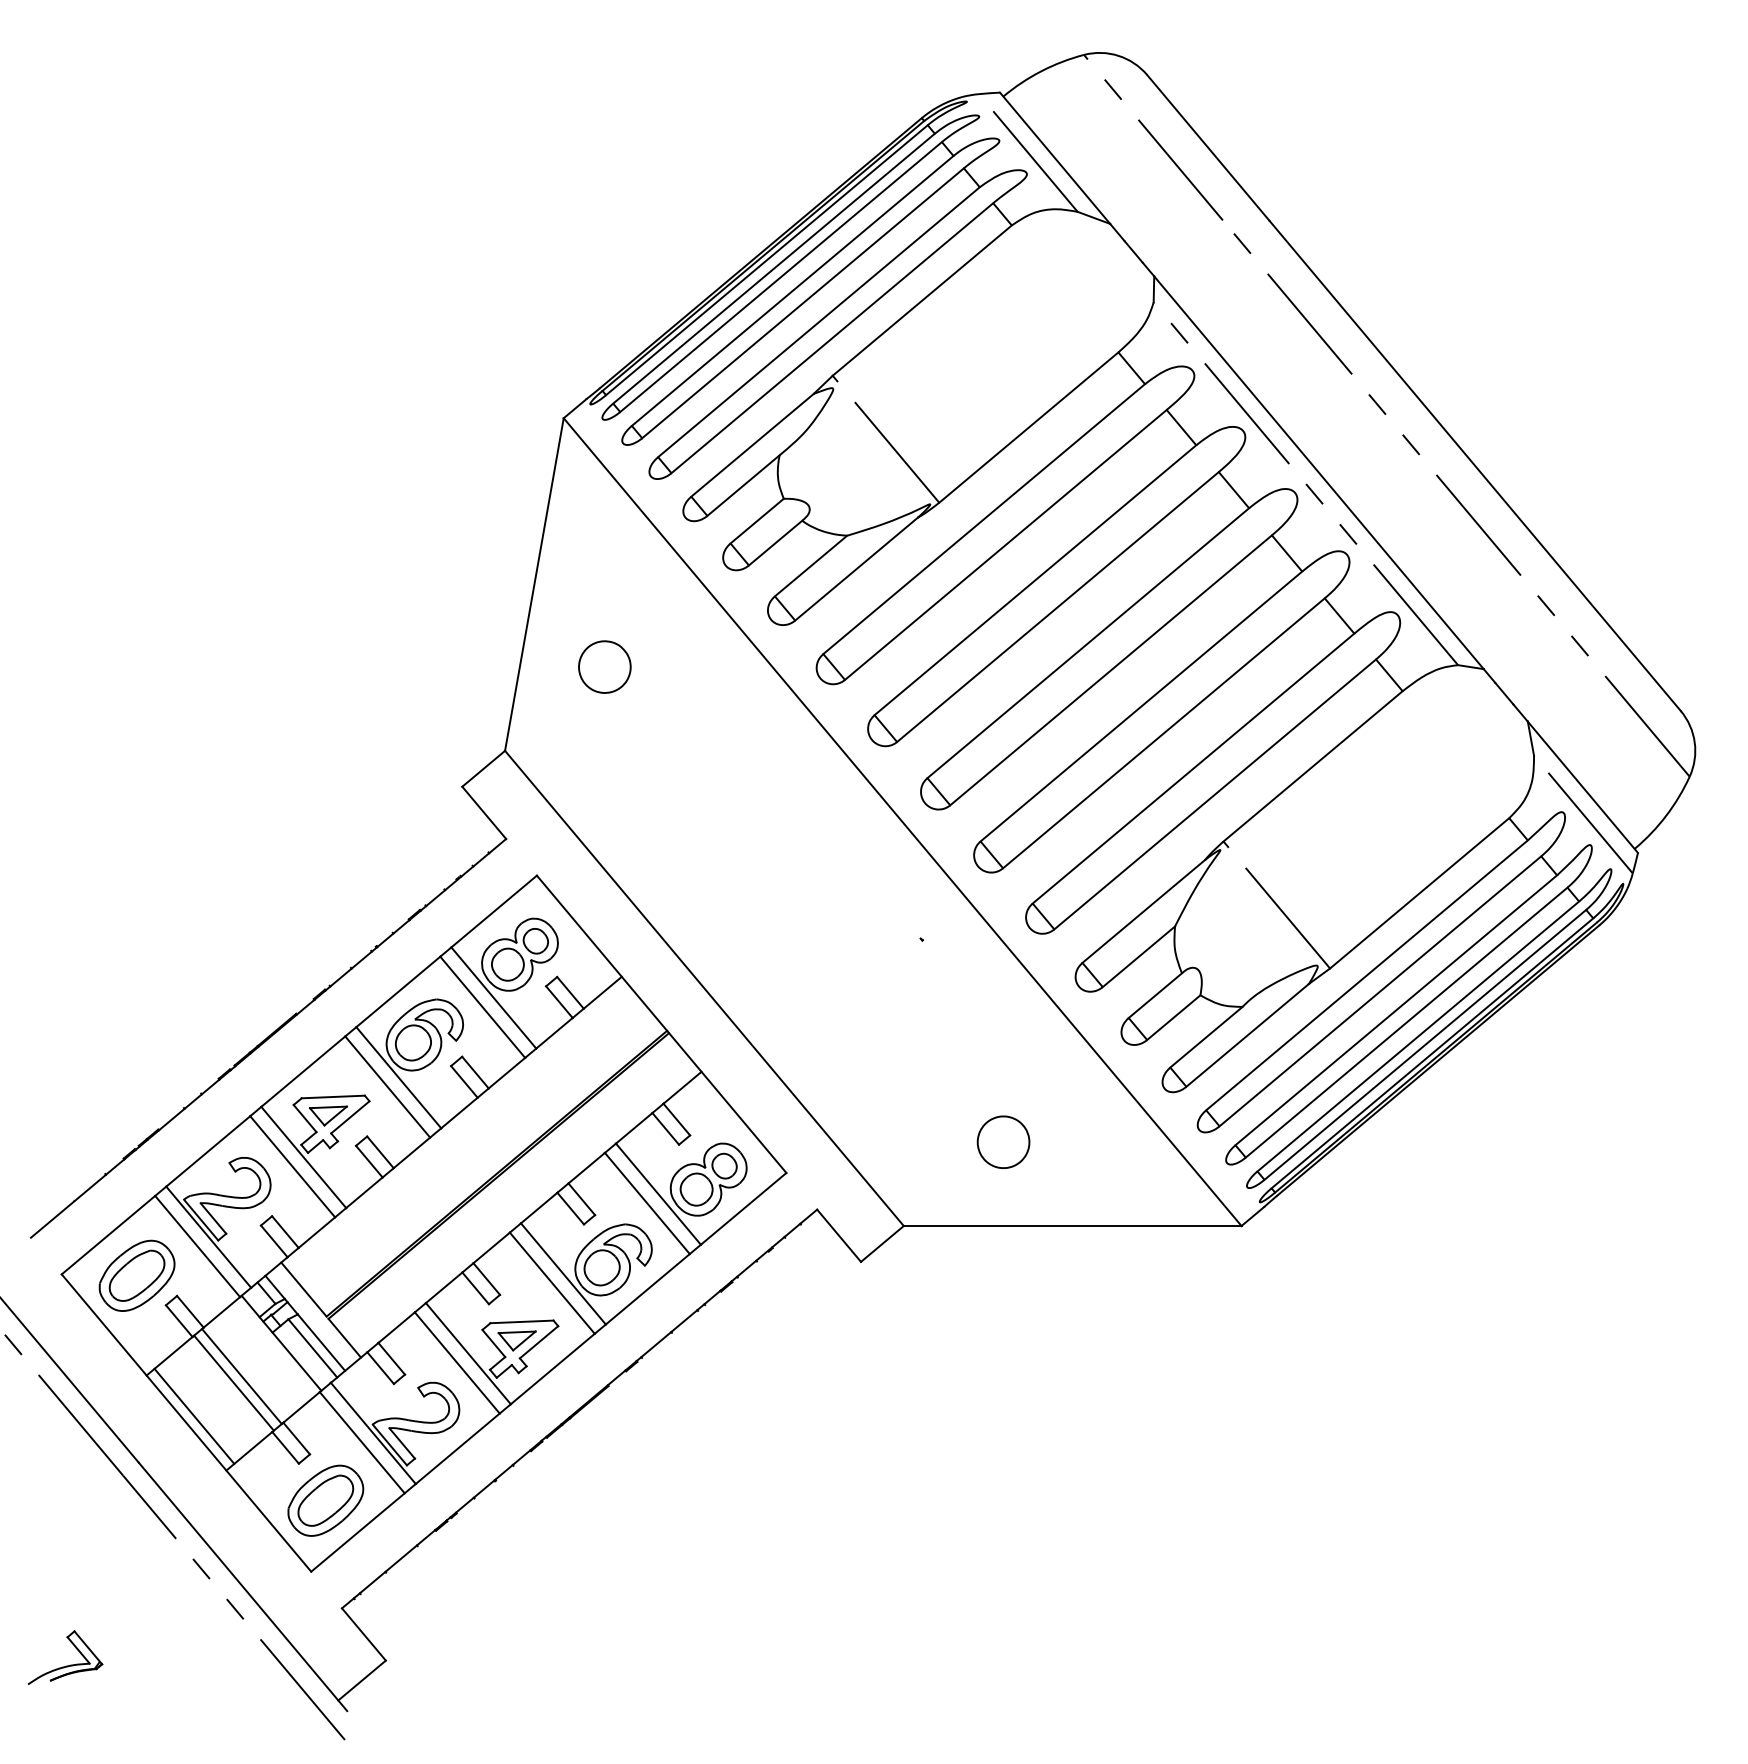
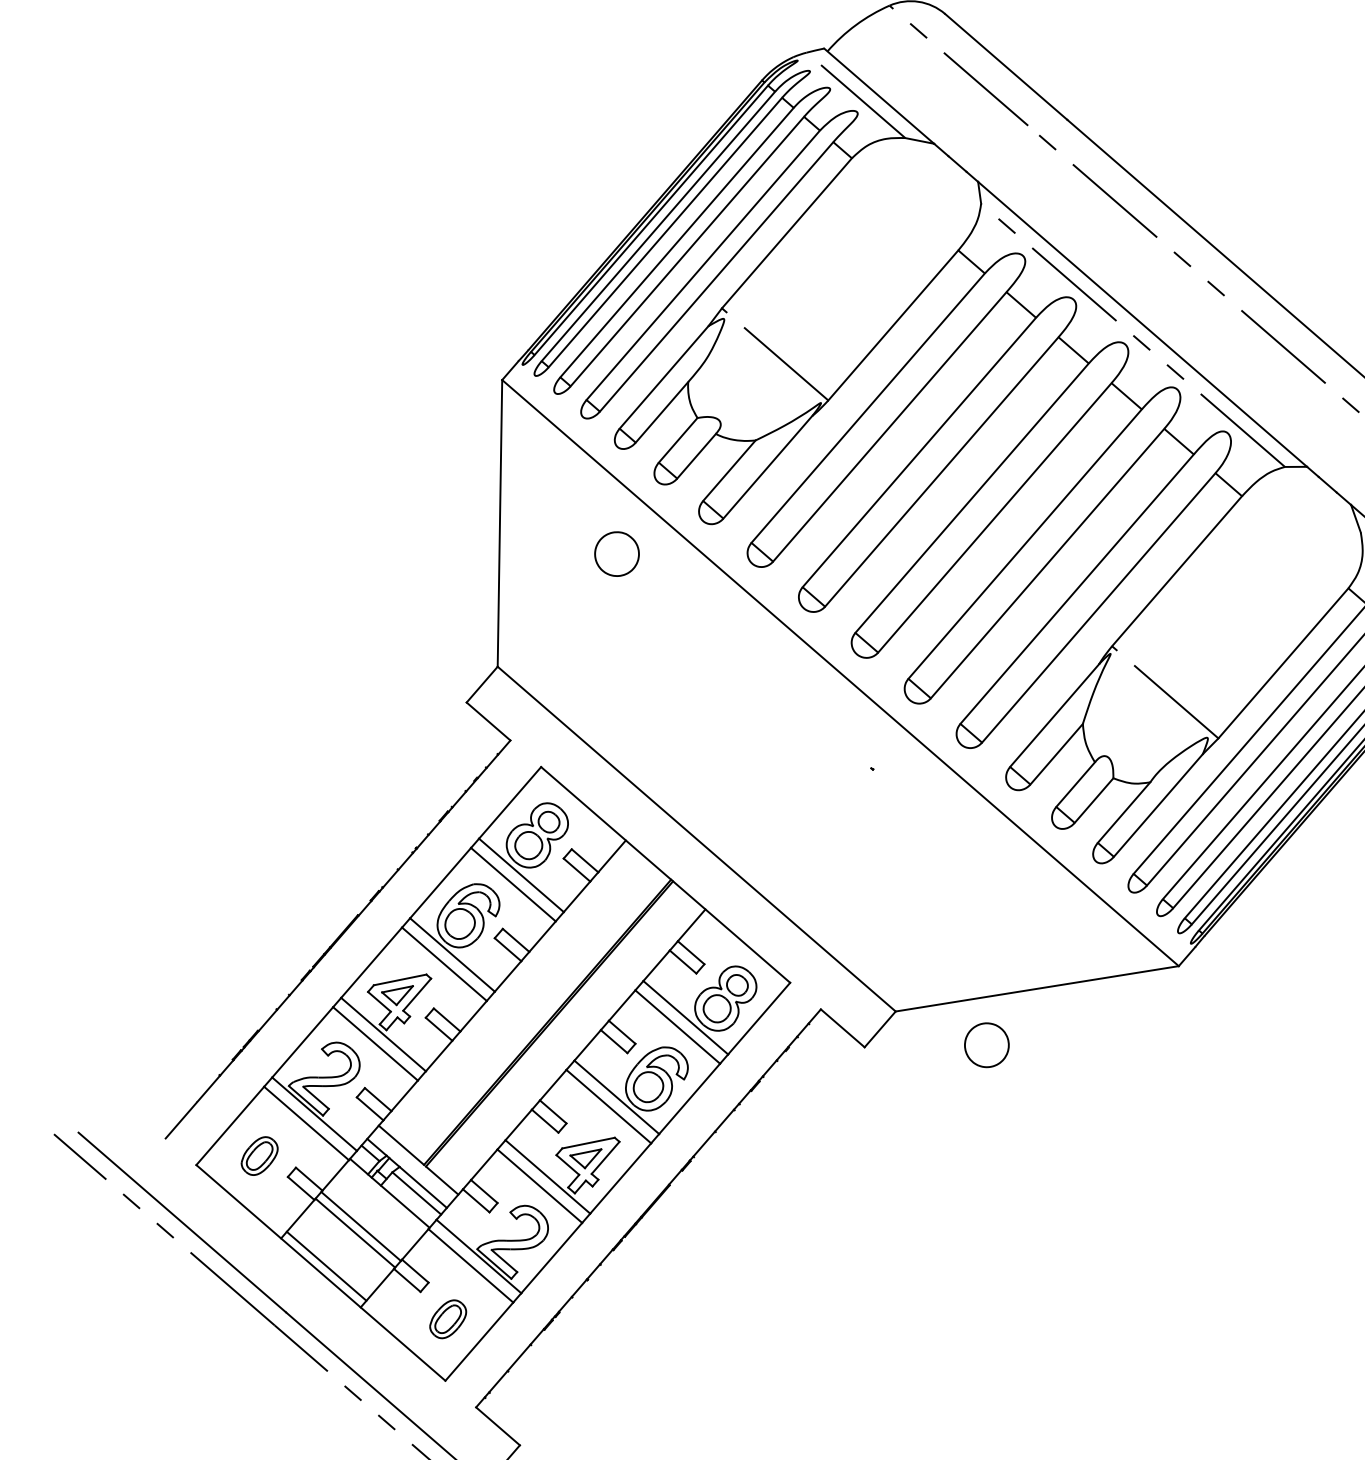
part: (604, 666) -> (616, 553), moved
part: (1003, 1141) -> (986, 1044), moved
part: (136, 1275) -> (259, 1155), size x0.6
part: (325, 1500) -> (447, 1319), size x0.6

